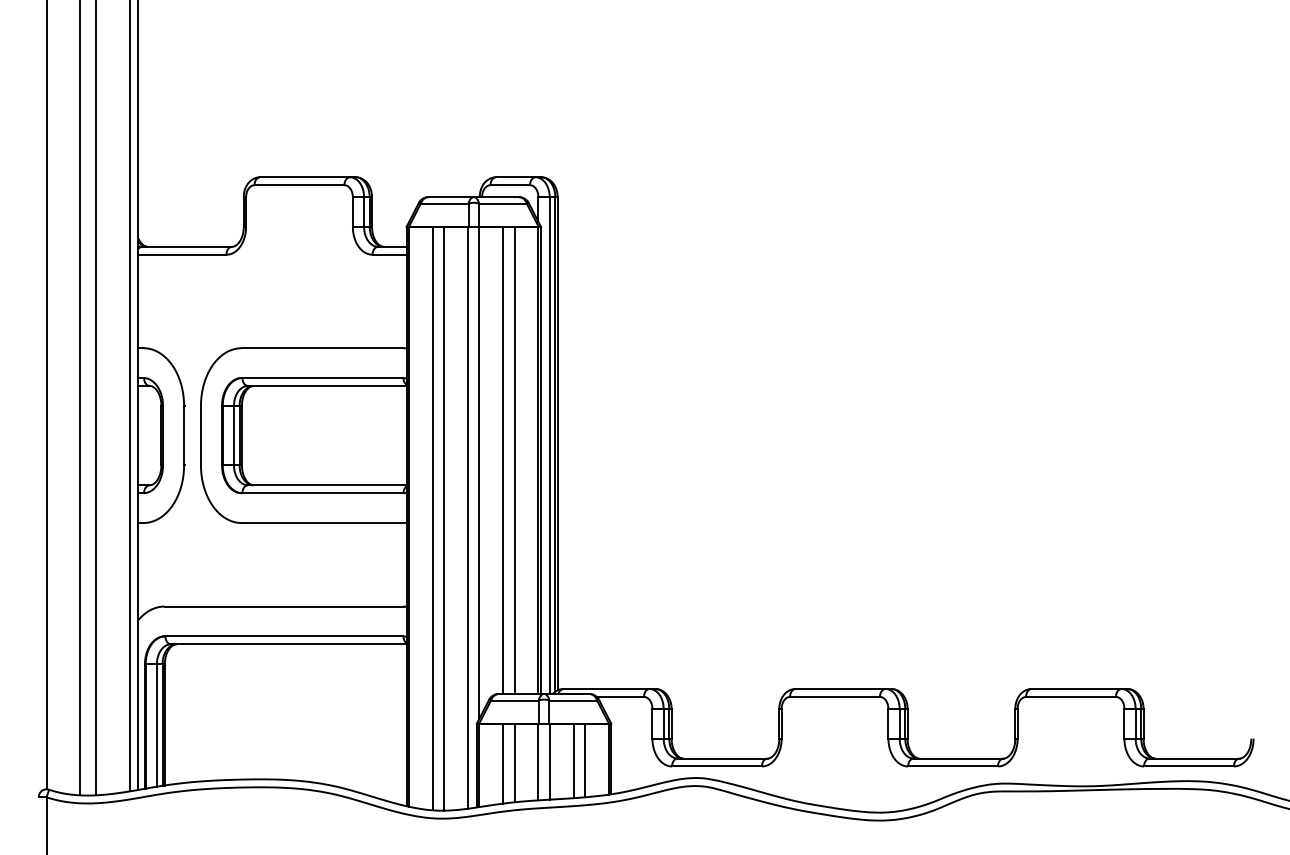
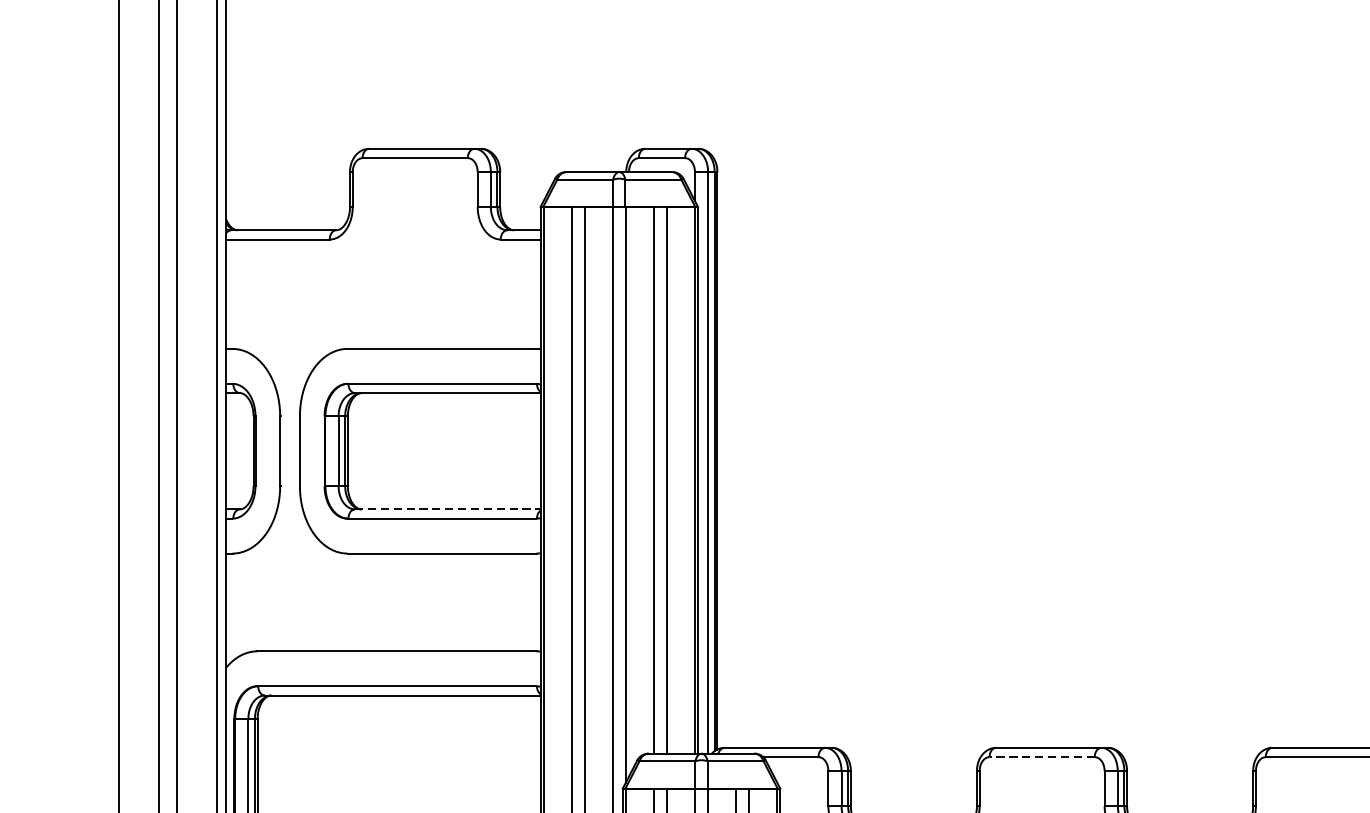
line: (327, 485) -> (448, 509), solid -> dashed
line: (835, 696) -> (1042, 756), solid -> dashed

